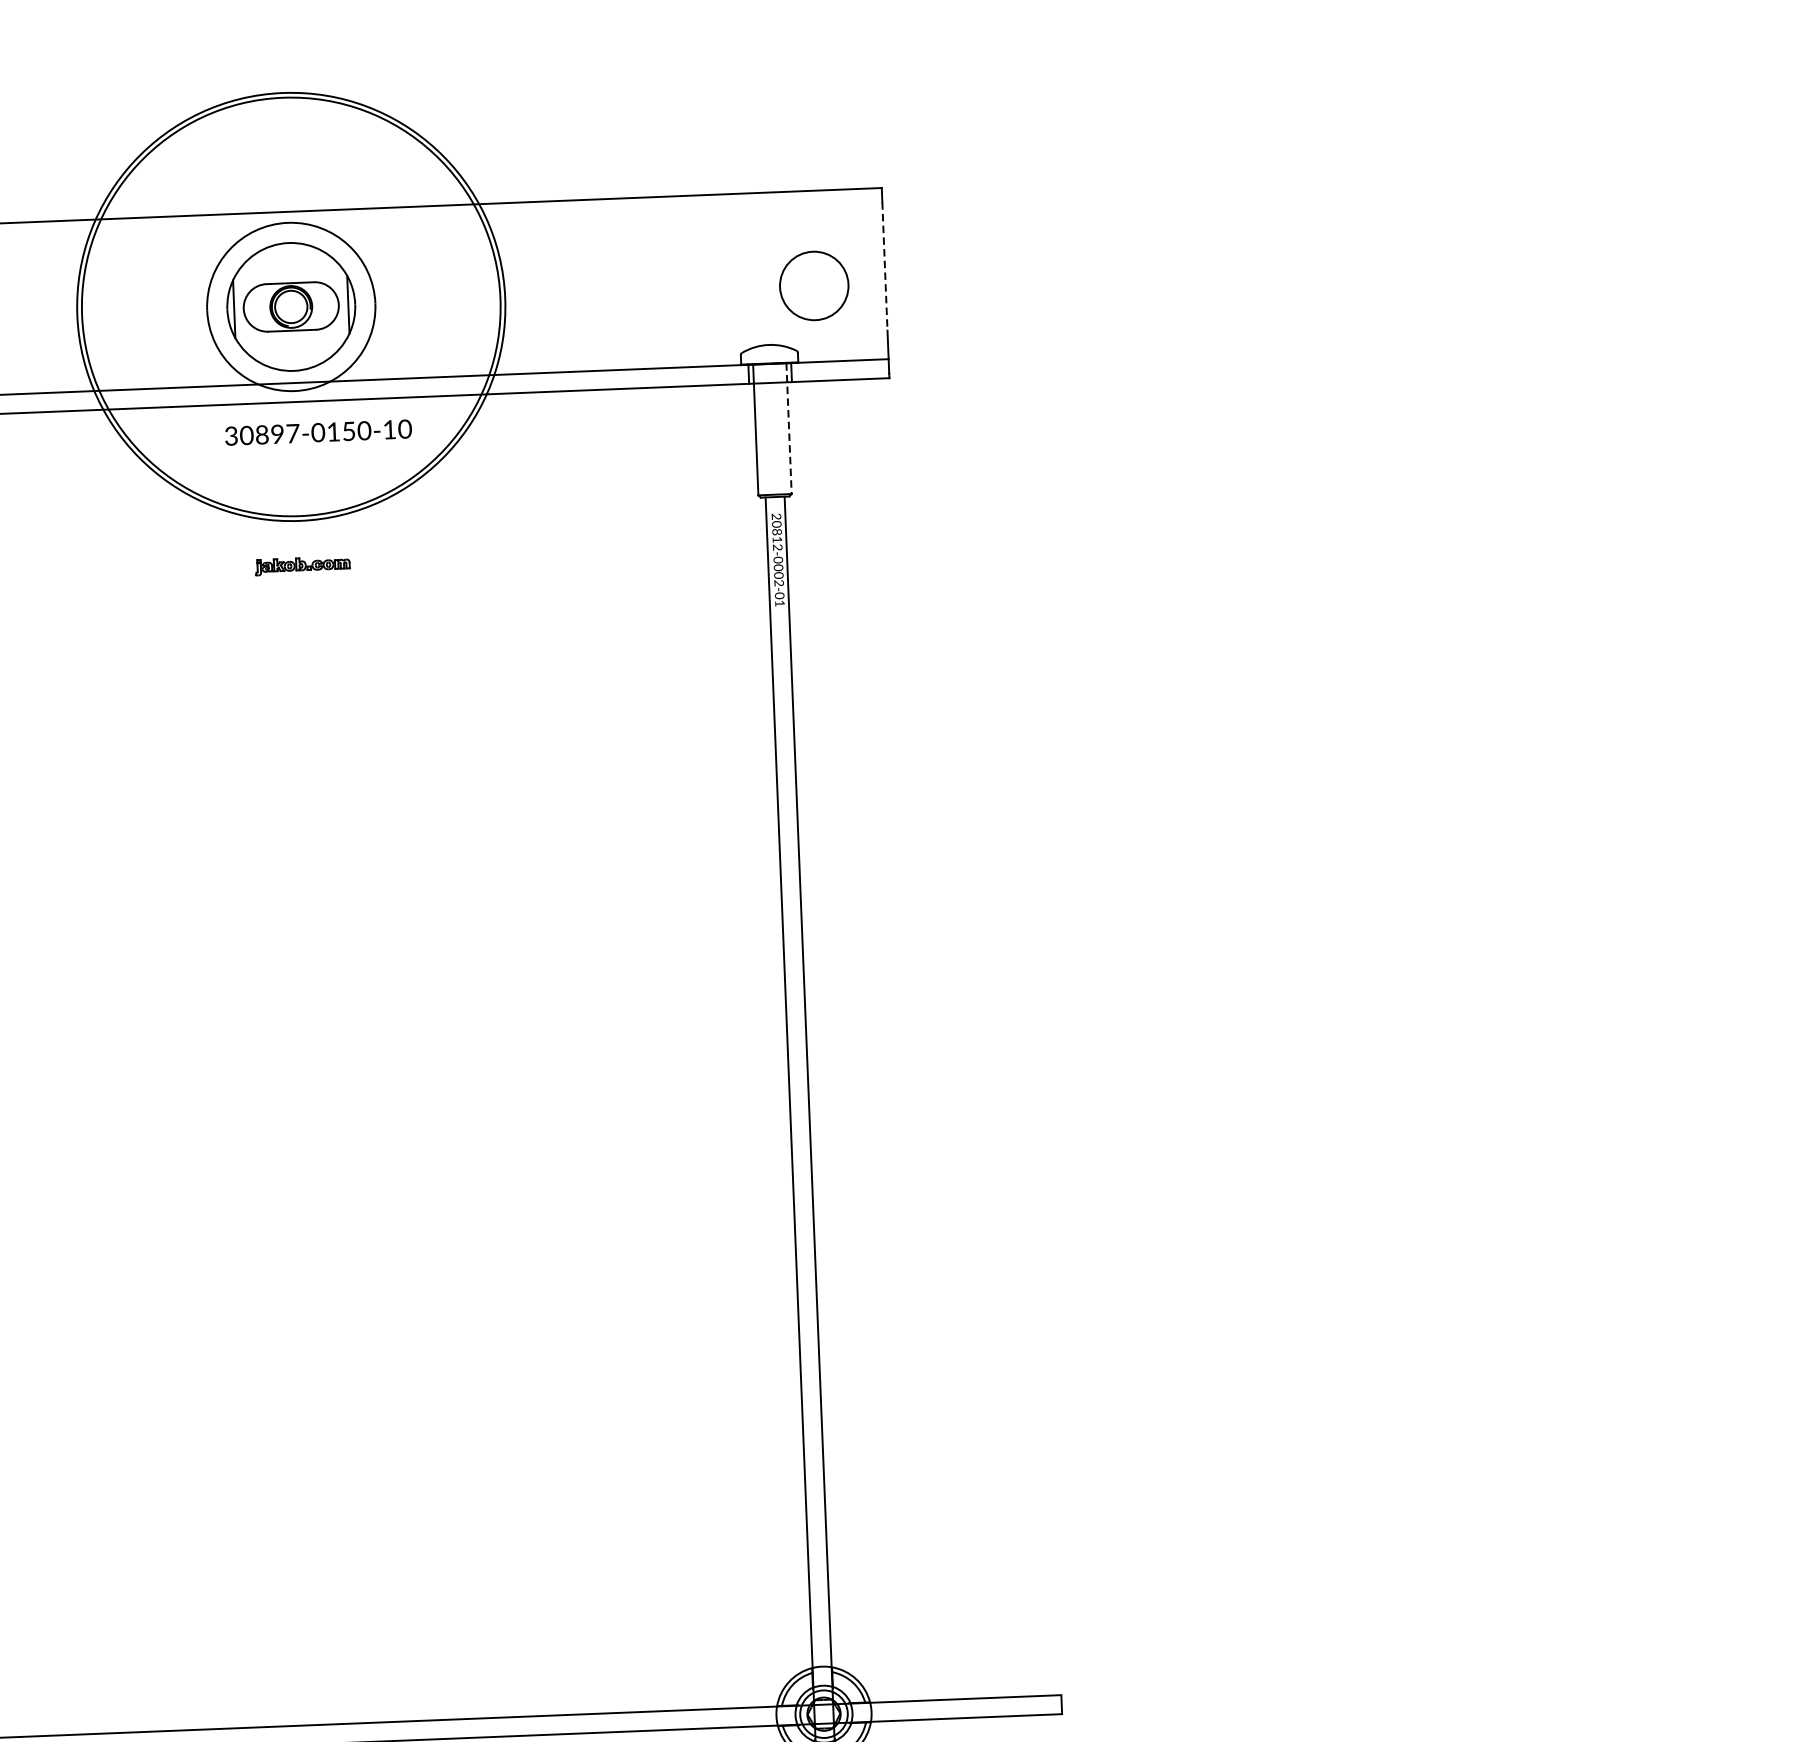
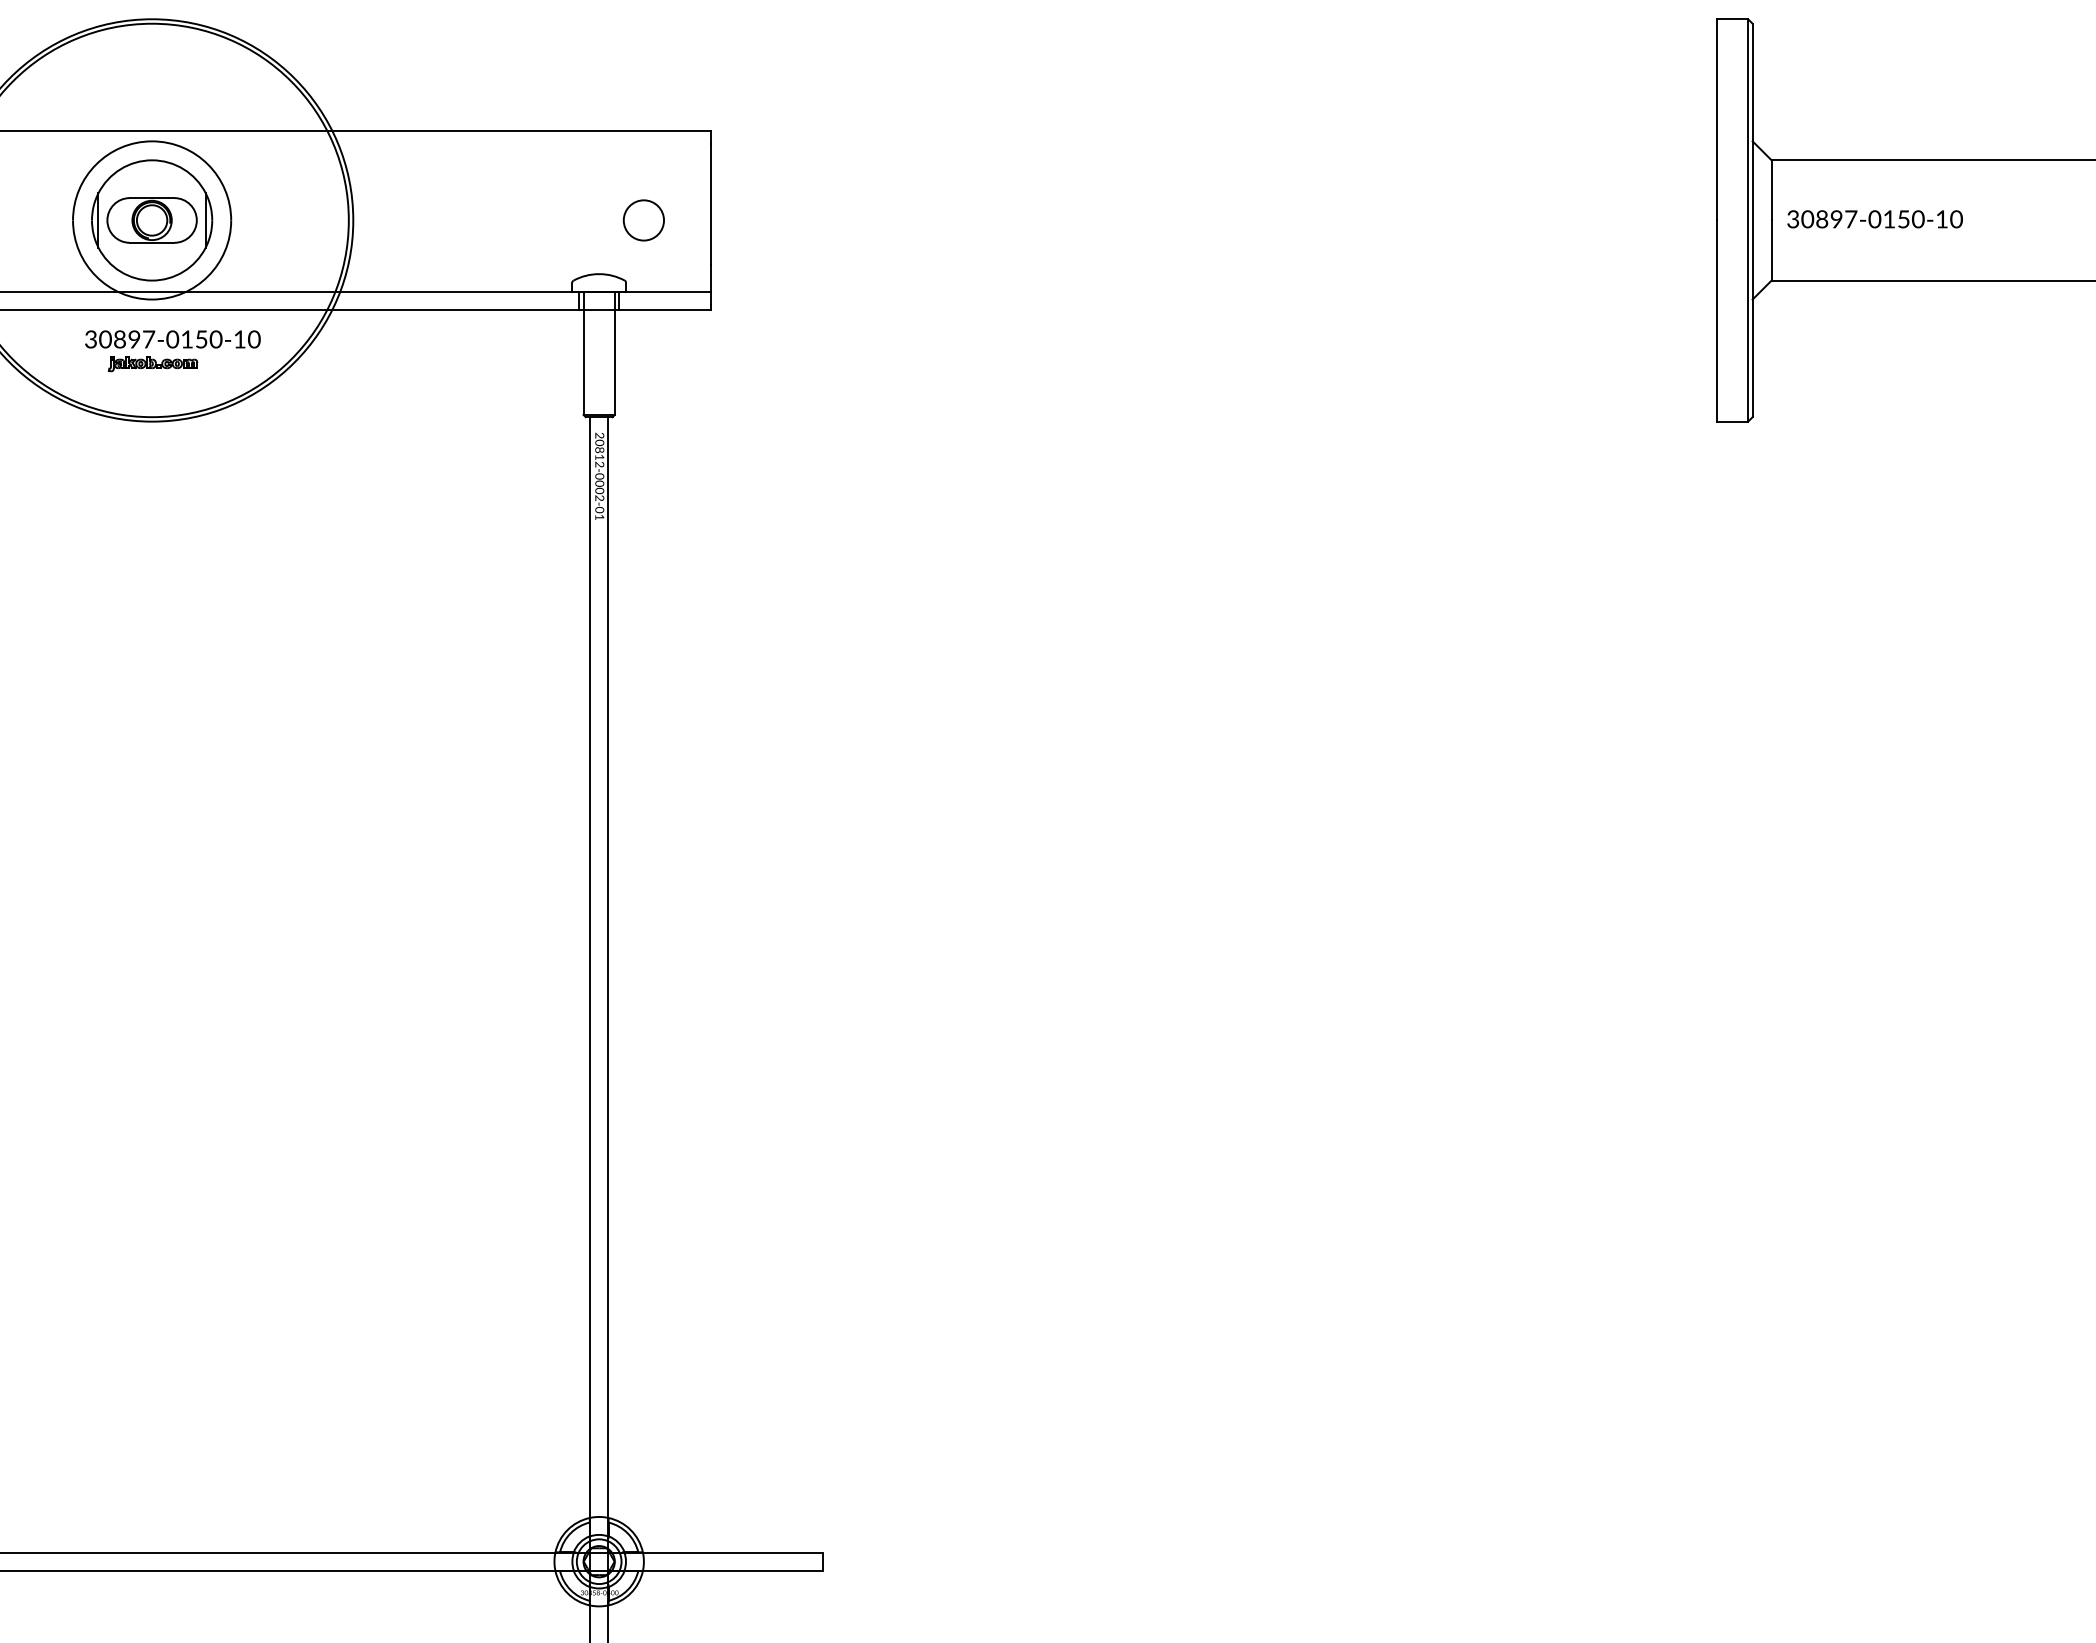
line: (884, 267) -> (710, 205), dashed -> solid
circle: (813, 286) -> (643, 220), size x0.62
line: (788, 428) -> (614, 353), dashed -> solid
part: (302, 566) -> (152, 364), moved

